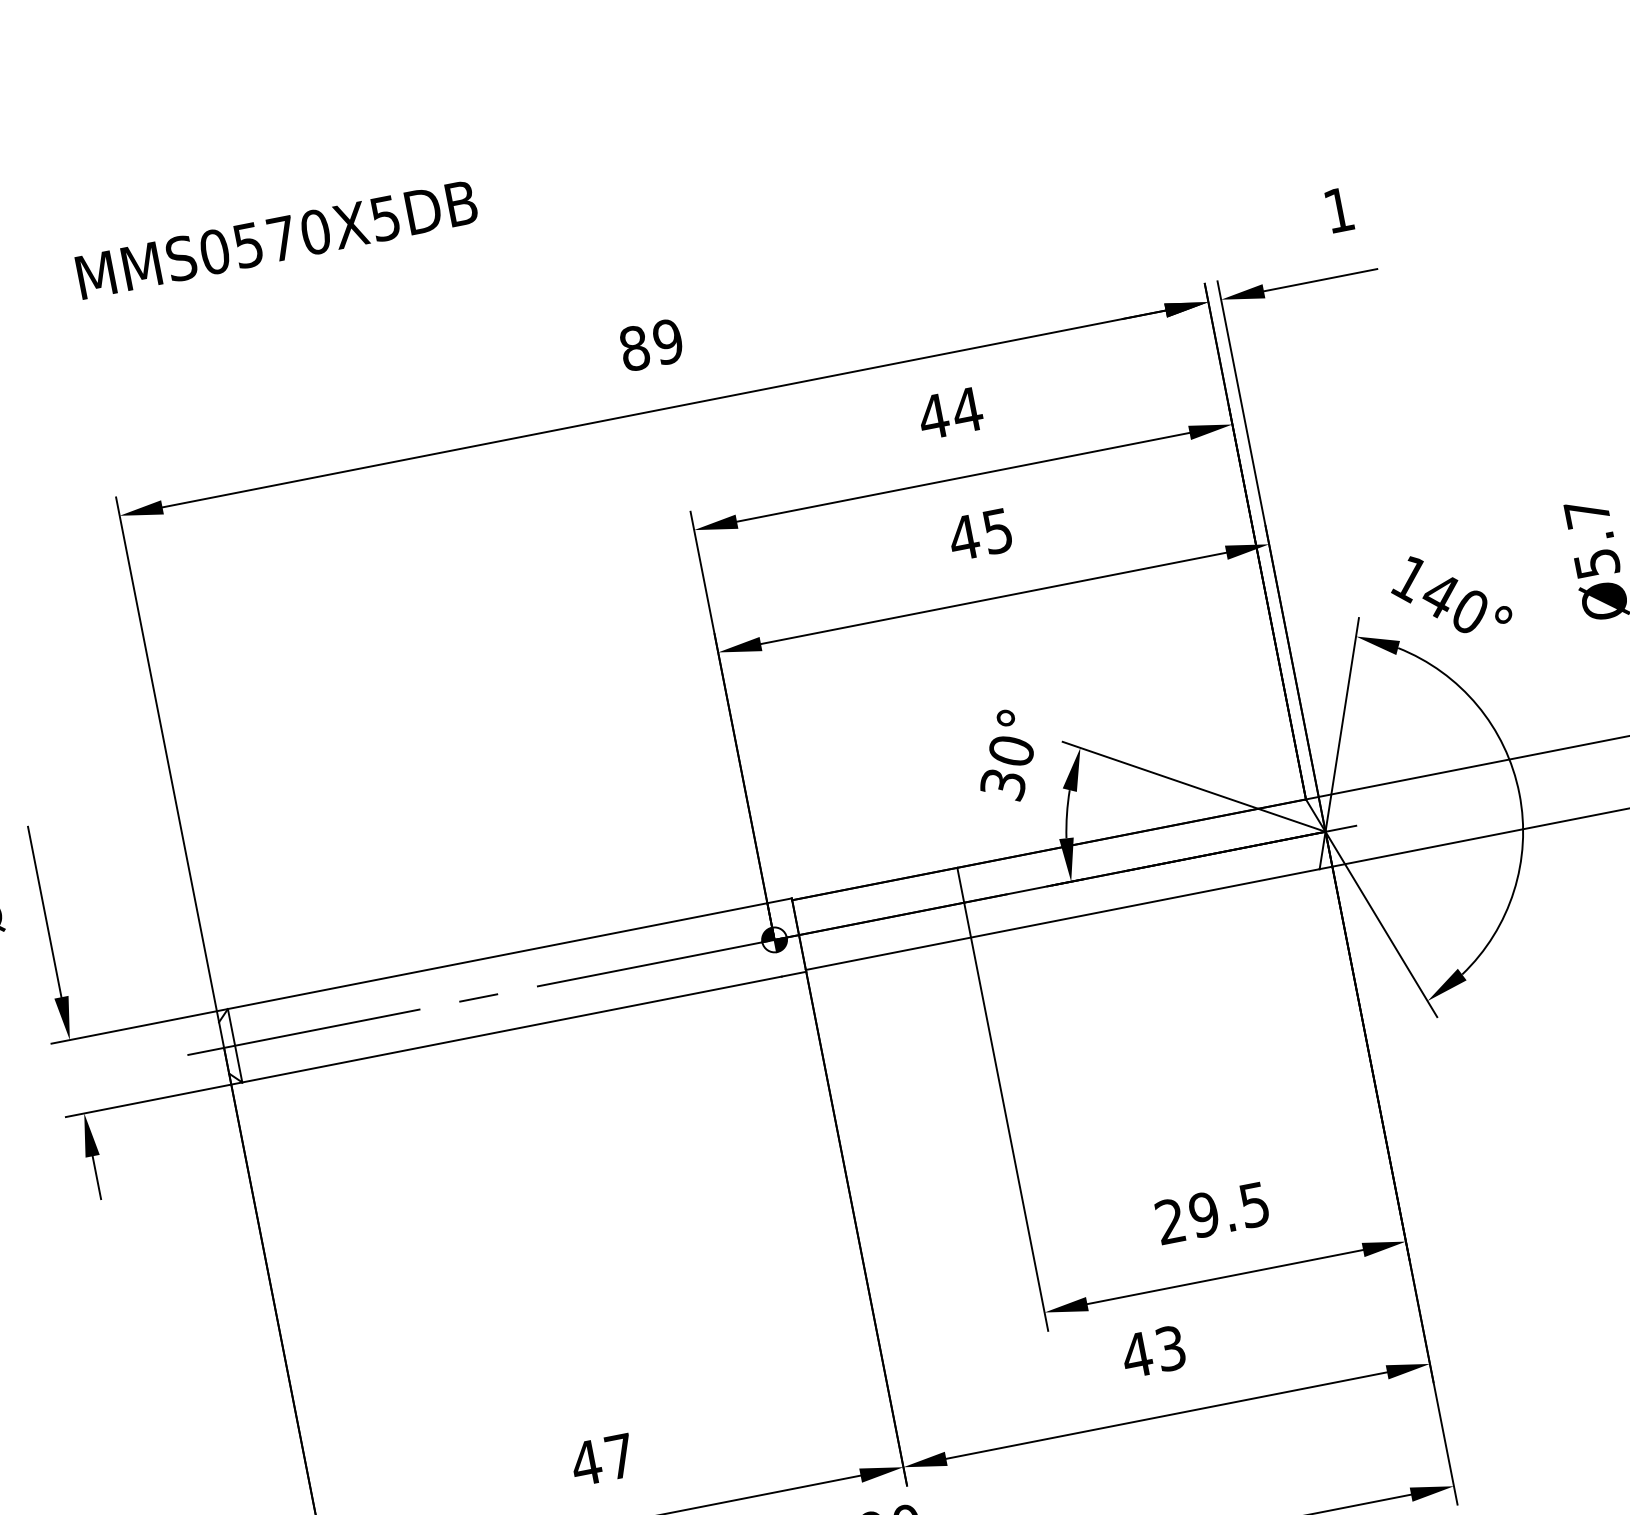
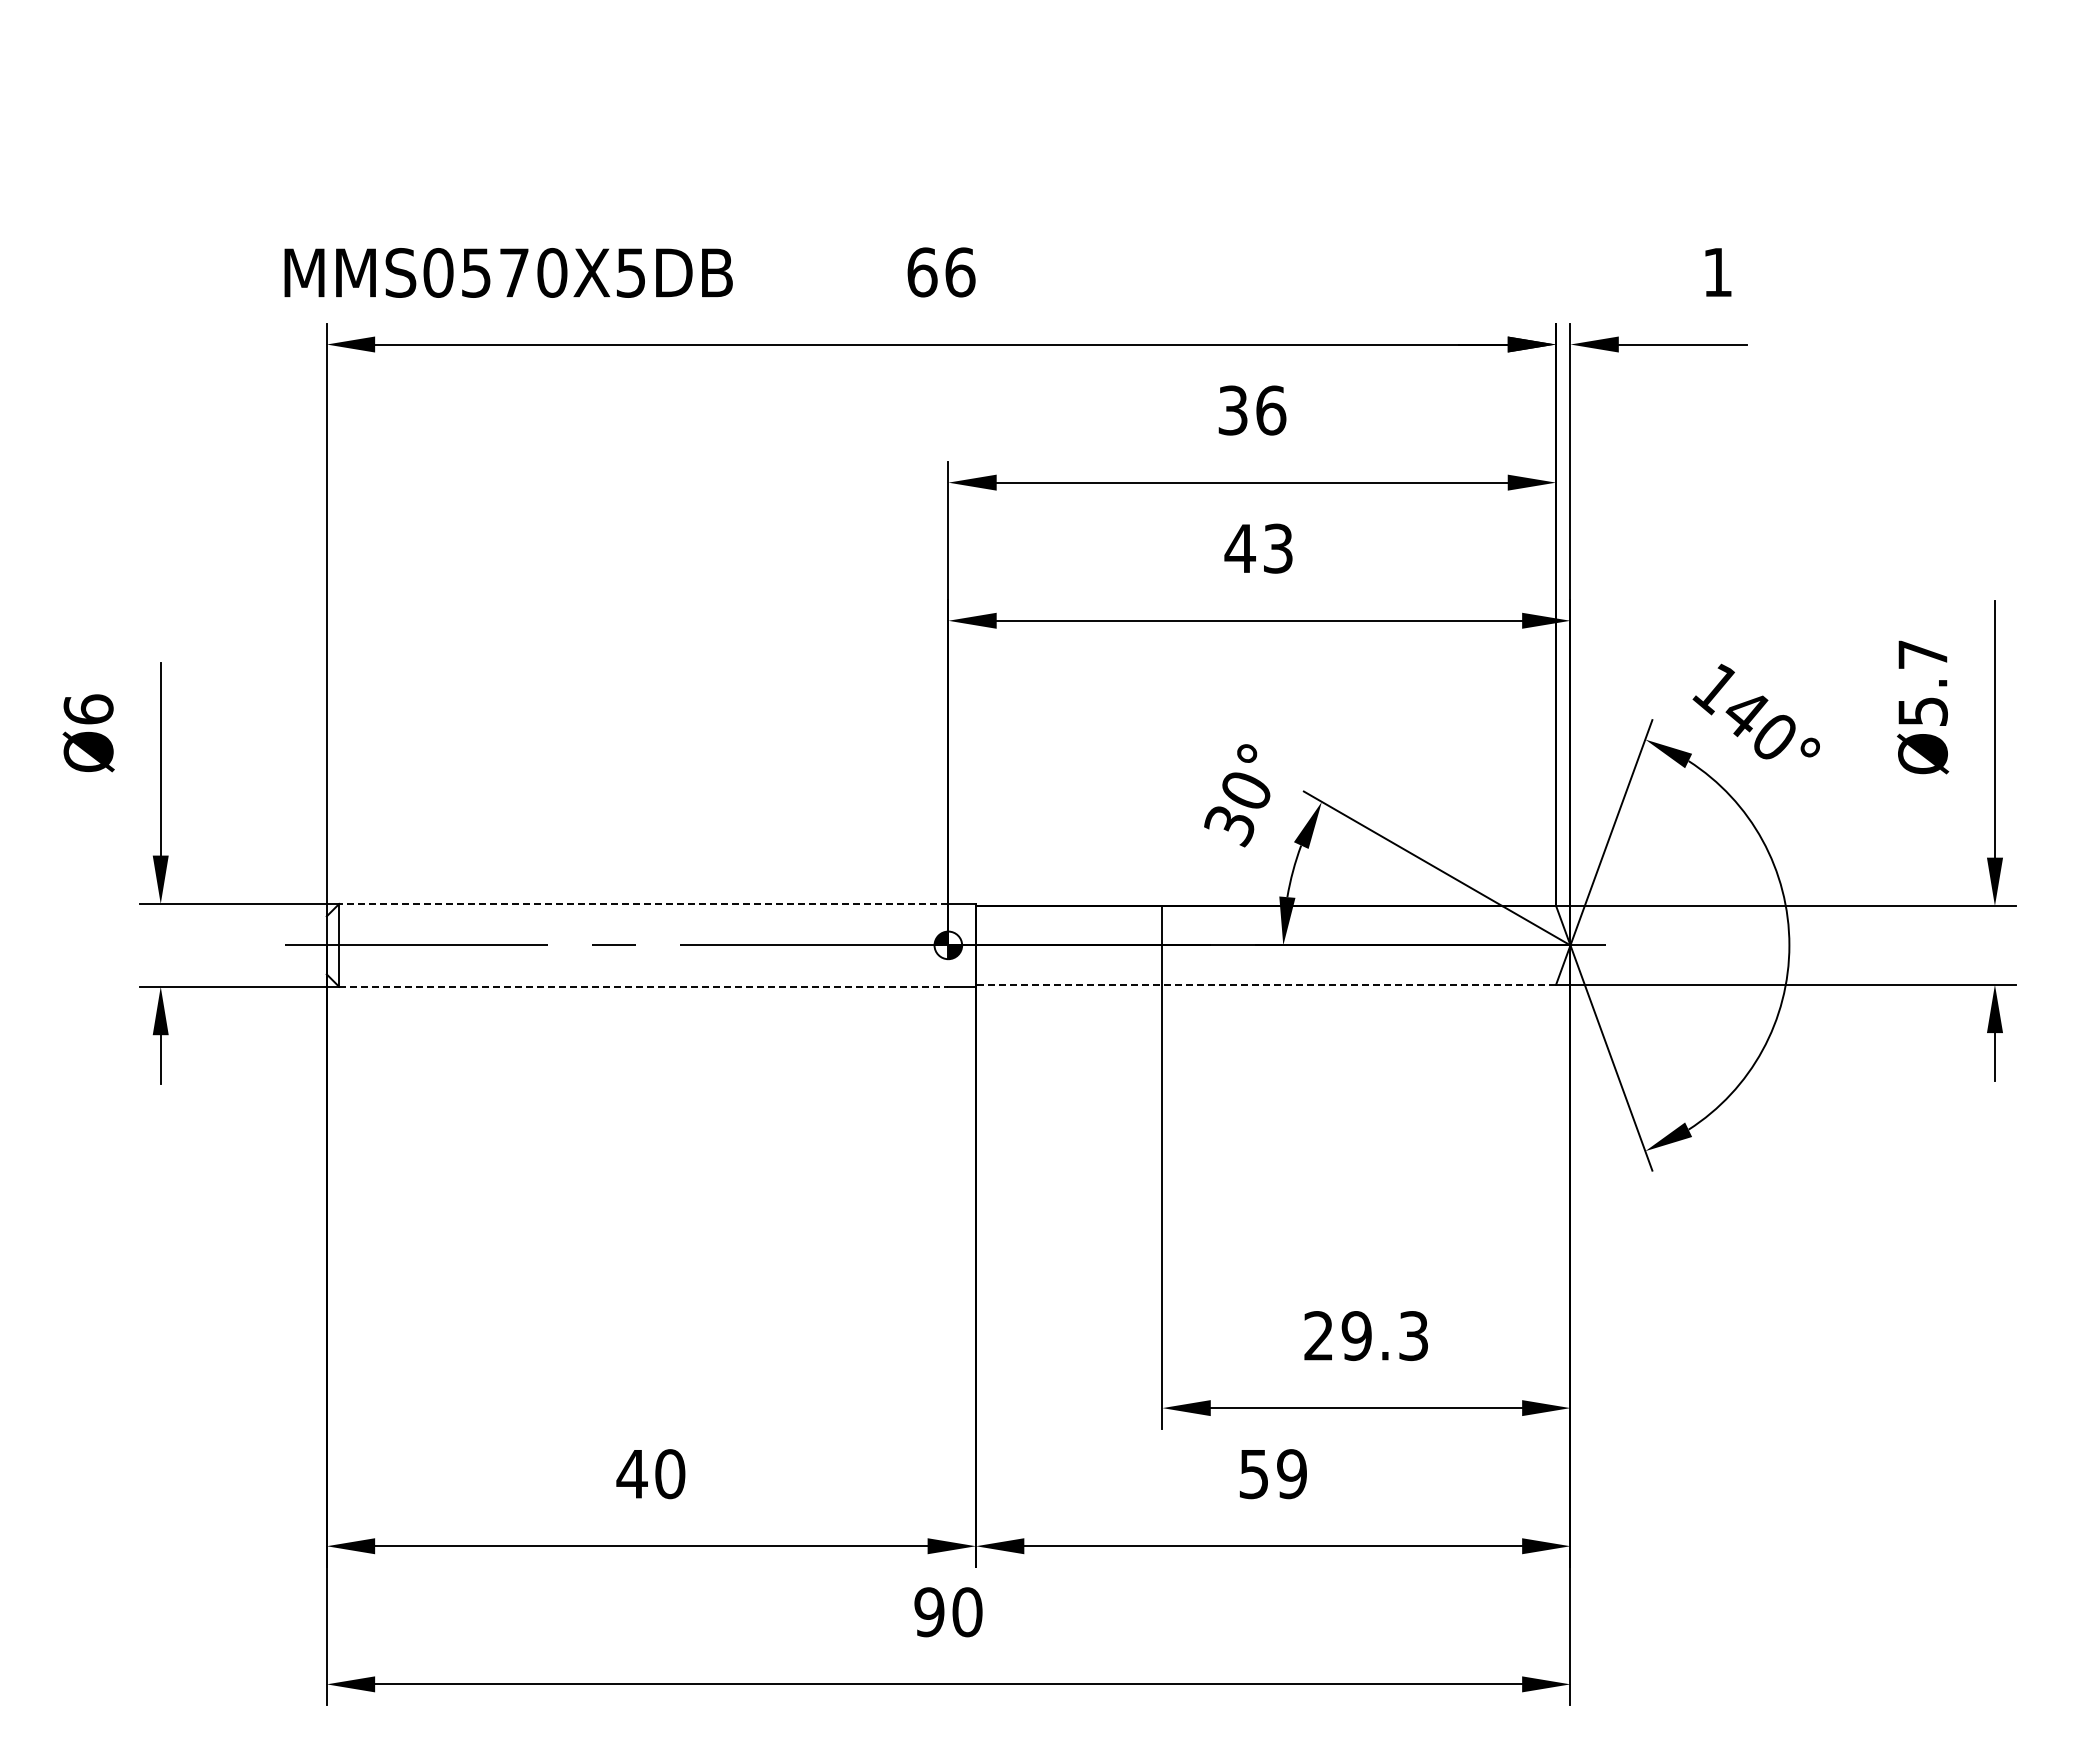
text: (276, 239) -> (508, 272), moved
text: (651, 345) -> (941, 272), 89 -> 66
text: (950, 413) -> (1251, 410), 44 -> 36
text: (998, 531) -> (1278, 548), 45 -> 43
line: (1062, 919) -> (1265, 984), solid -> dashed
line: (497, 955) -> (643, 903), solid -> dashed
line: (511, 1029) -> (643, 986), solid -> dashed
text: (1254, 1204) -> (1413, 1335), 29.5 -> 29.3
text: (1153, 1352) -> (1272, 1474), 43 -> 59
text: (620, 1456) -> (670, 1474), 47 -> 40

